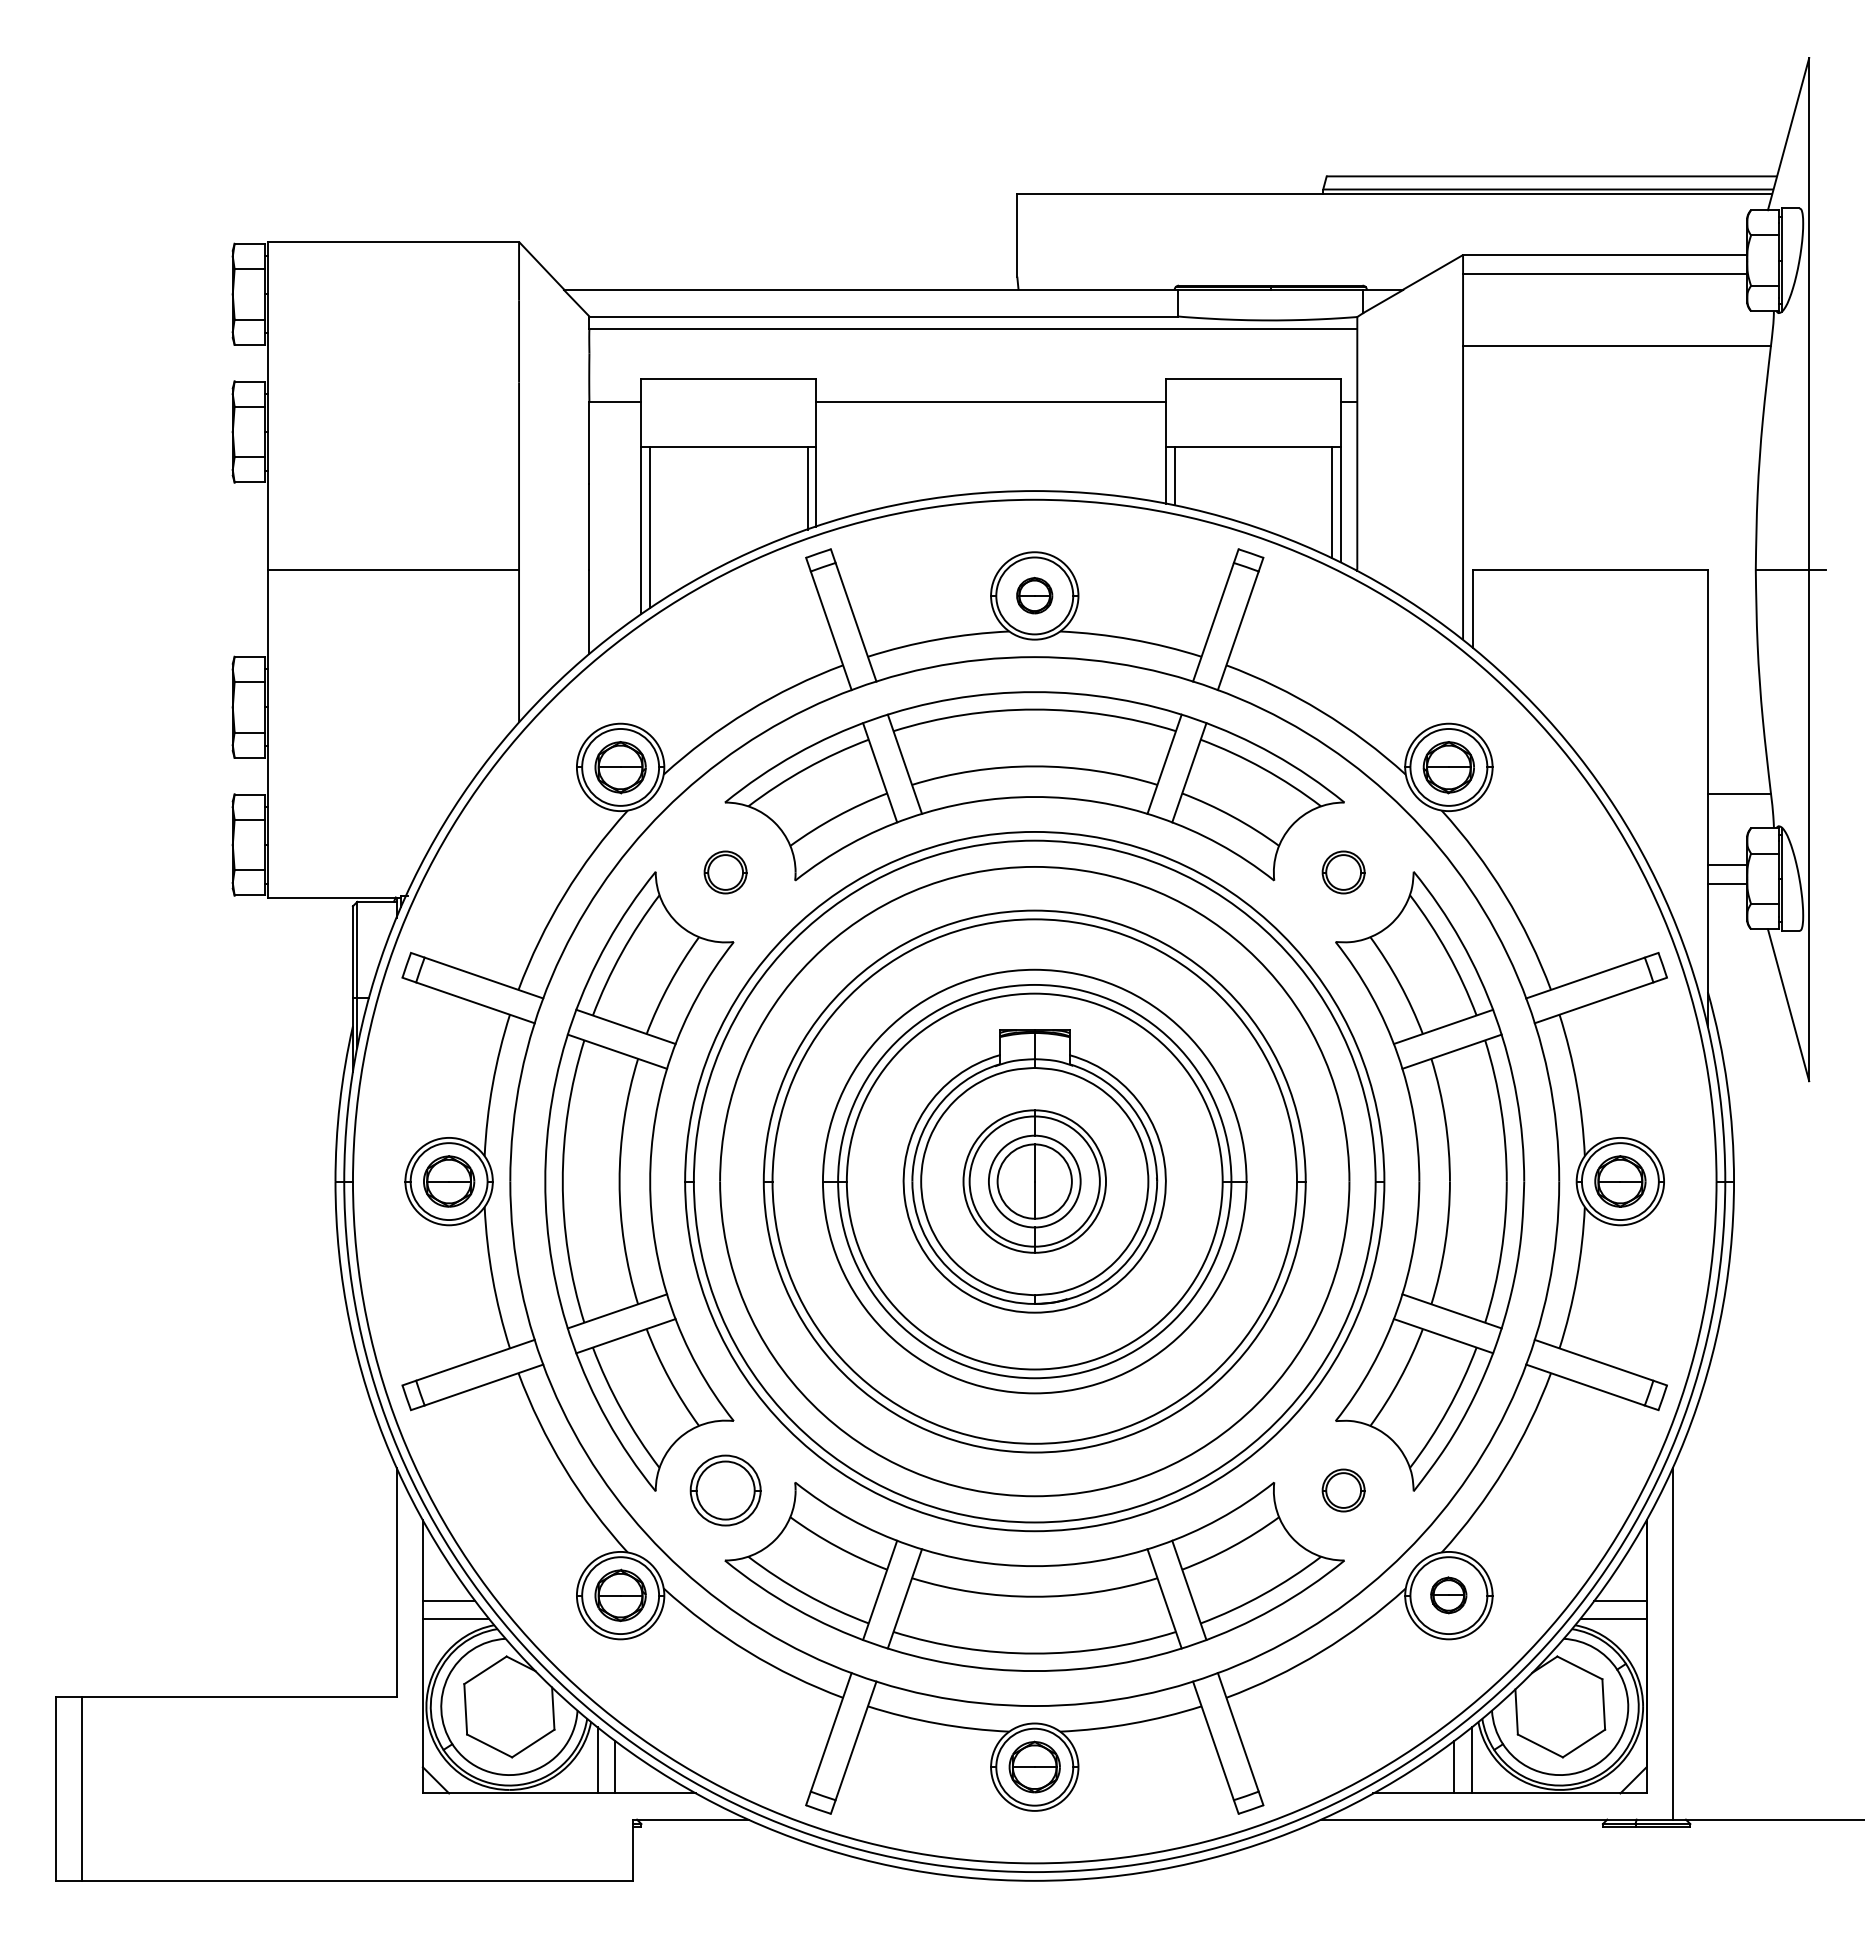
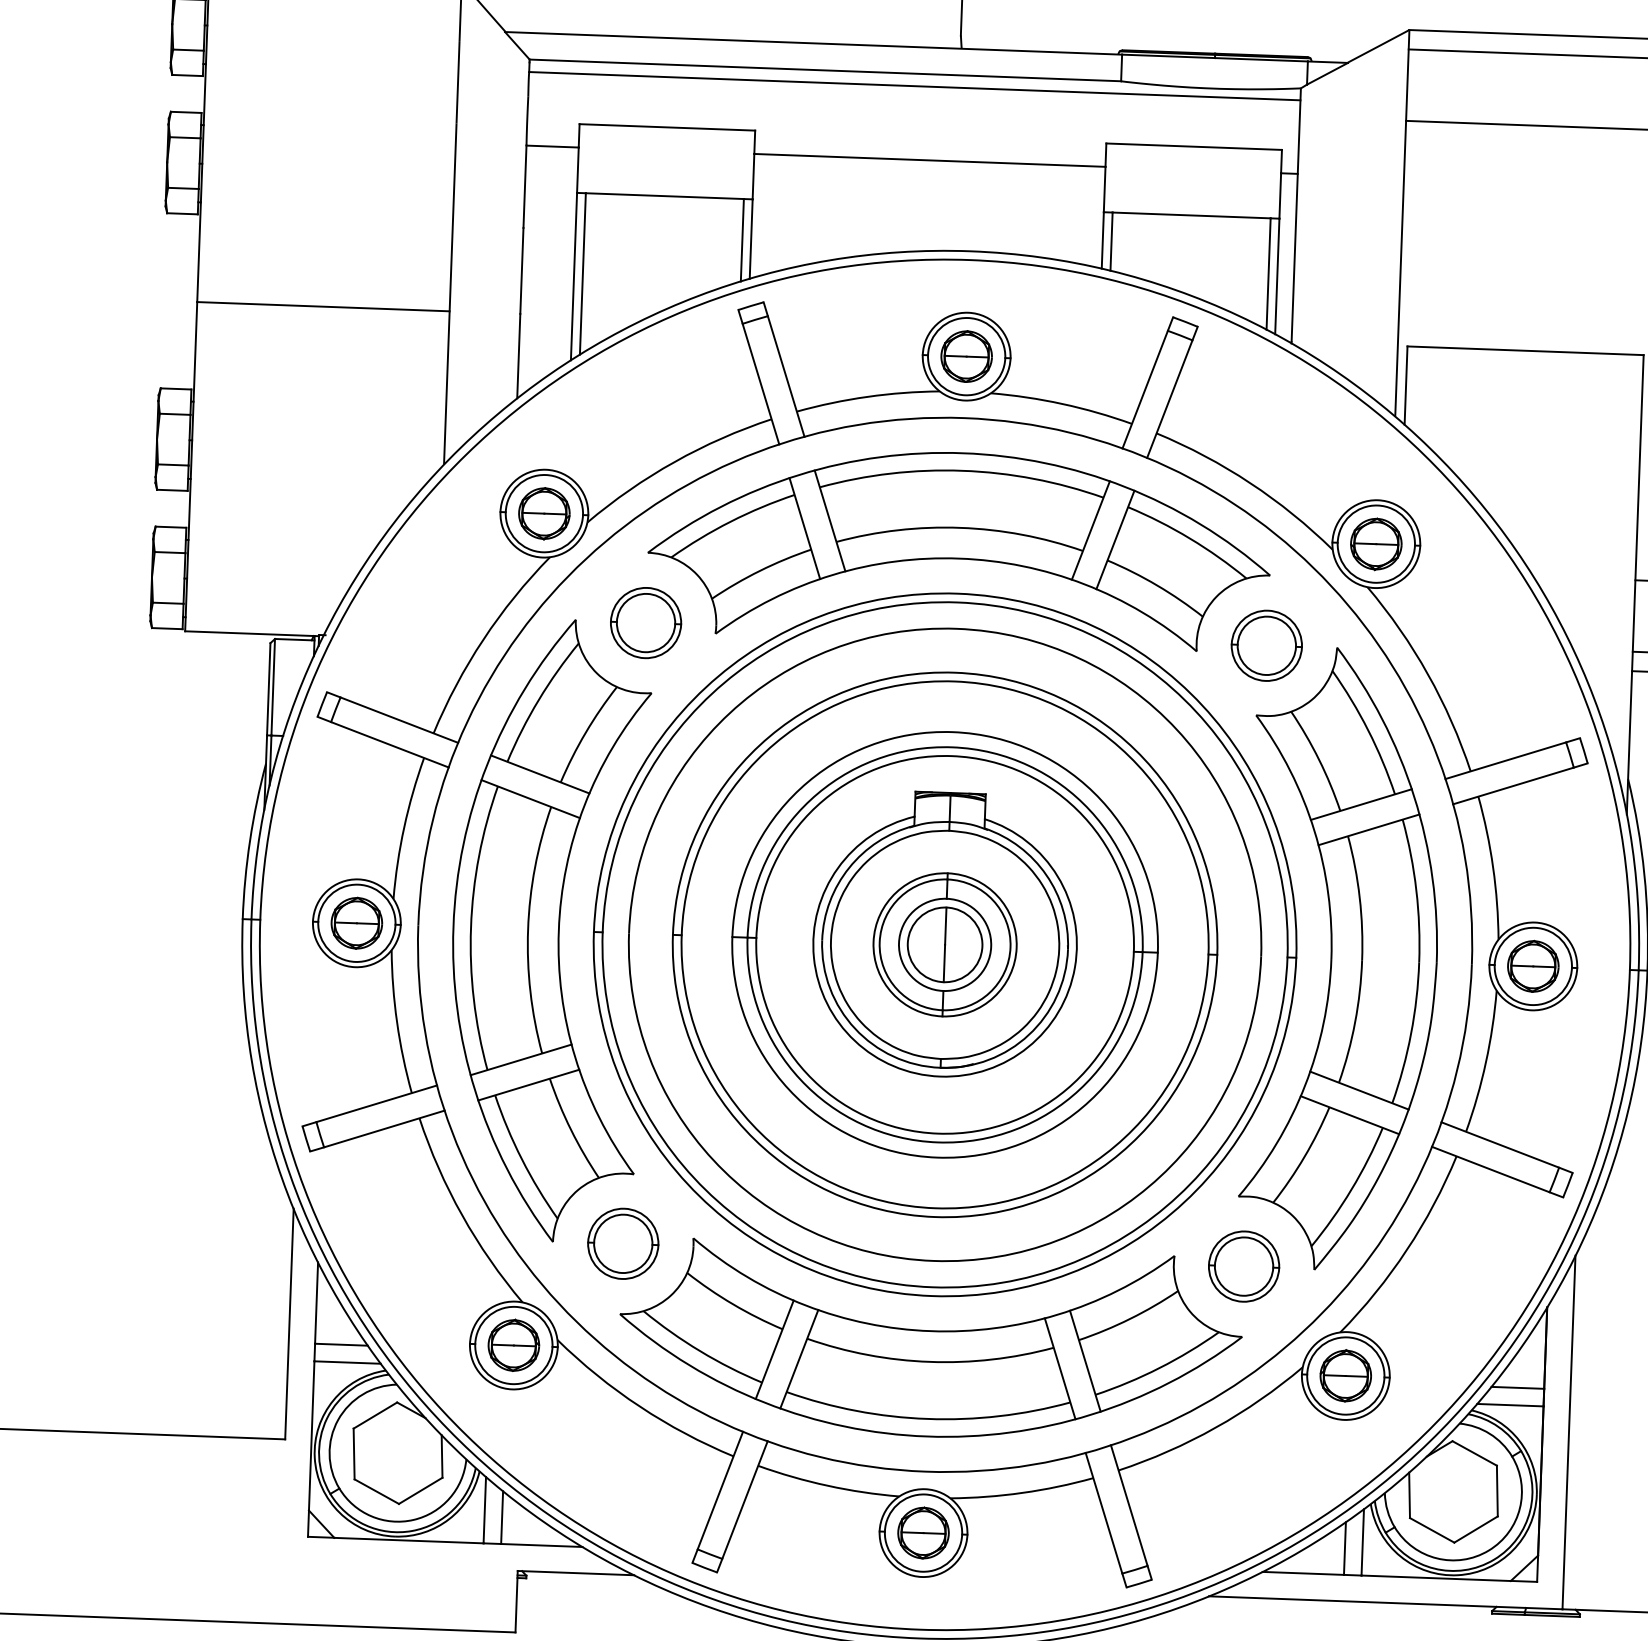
part: (1034, 595) -> (966, 356), size x1.43
part: (725, 872) -> (645, 623), size x1.67
part: (1343, 872) -> (1266, 645), size x1.67
part: (1343, 1490) -> (1243, 1266), size x1.67
part: (1448, 1594) -> (1345, 1374), size x1.43

